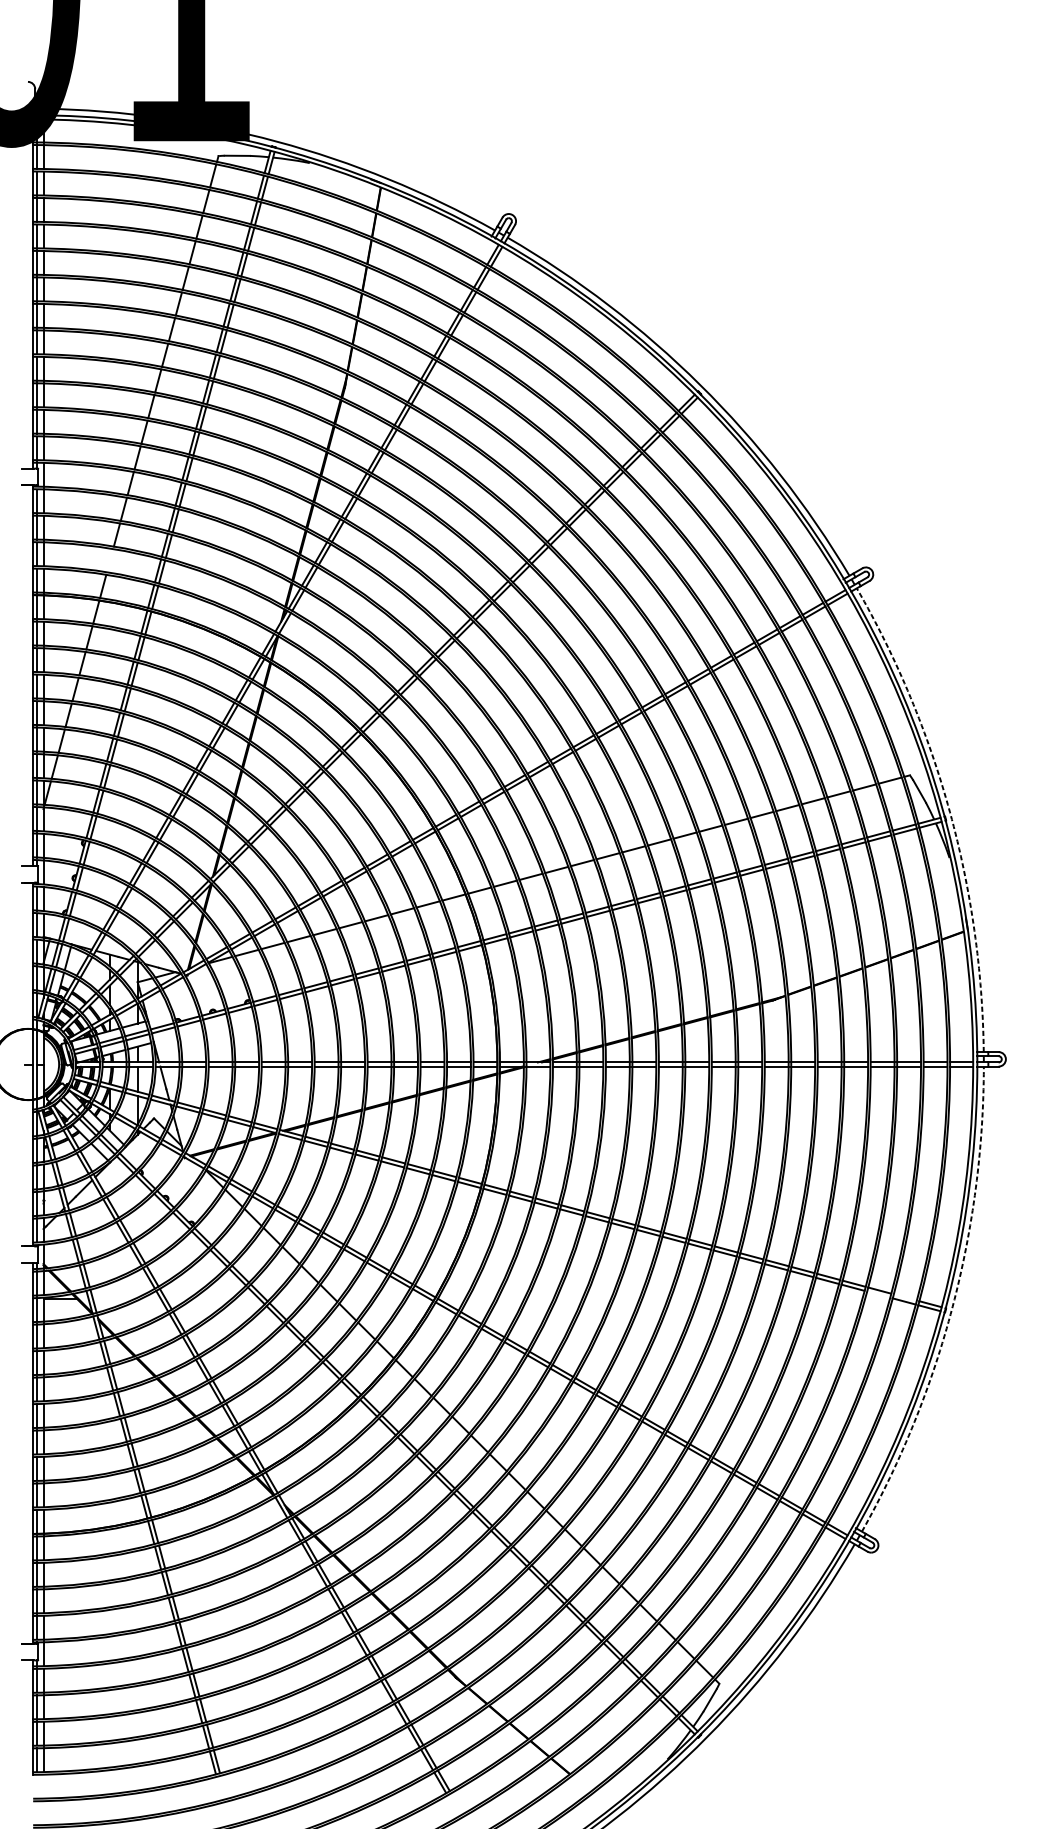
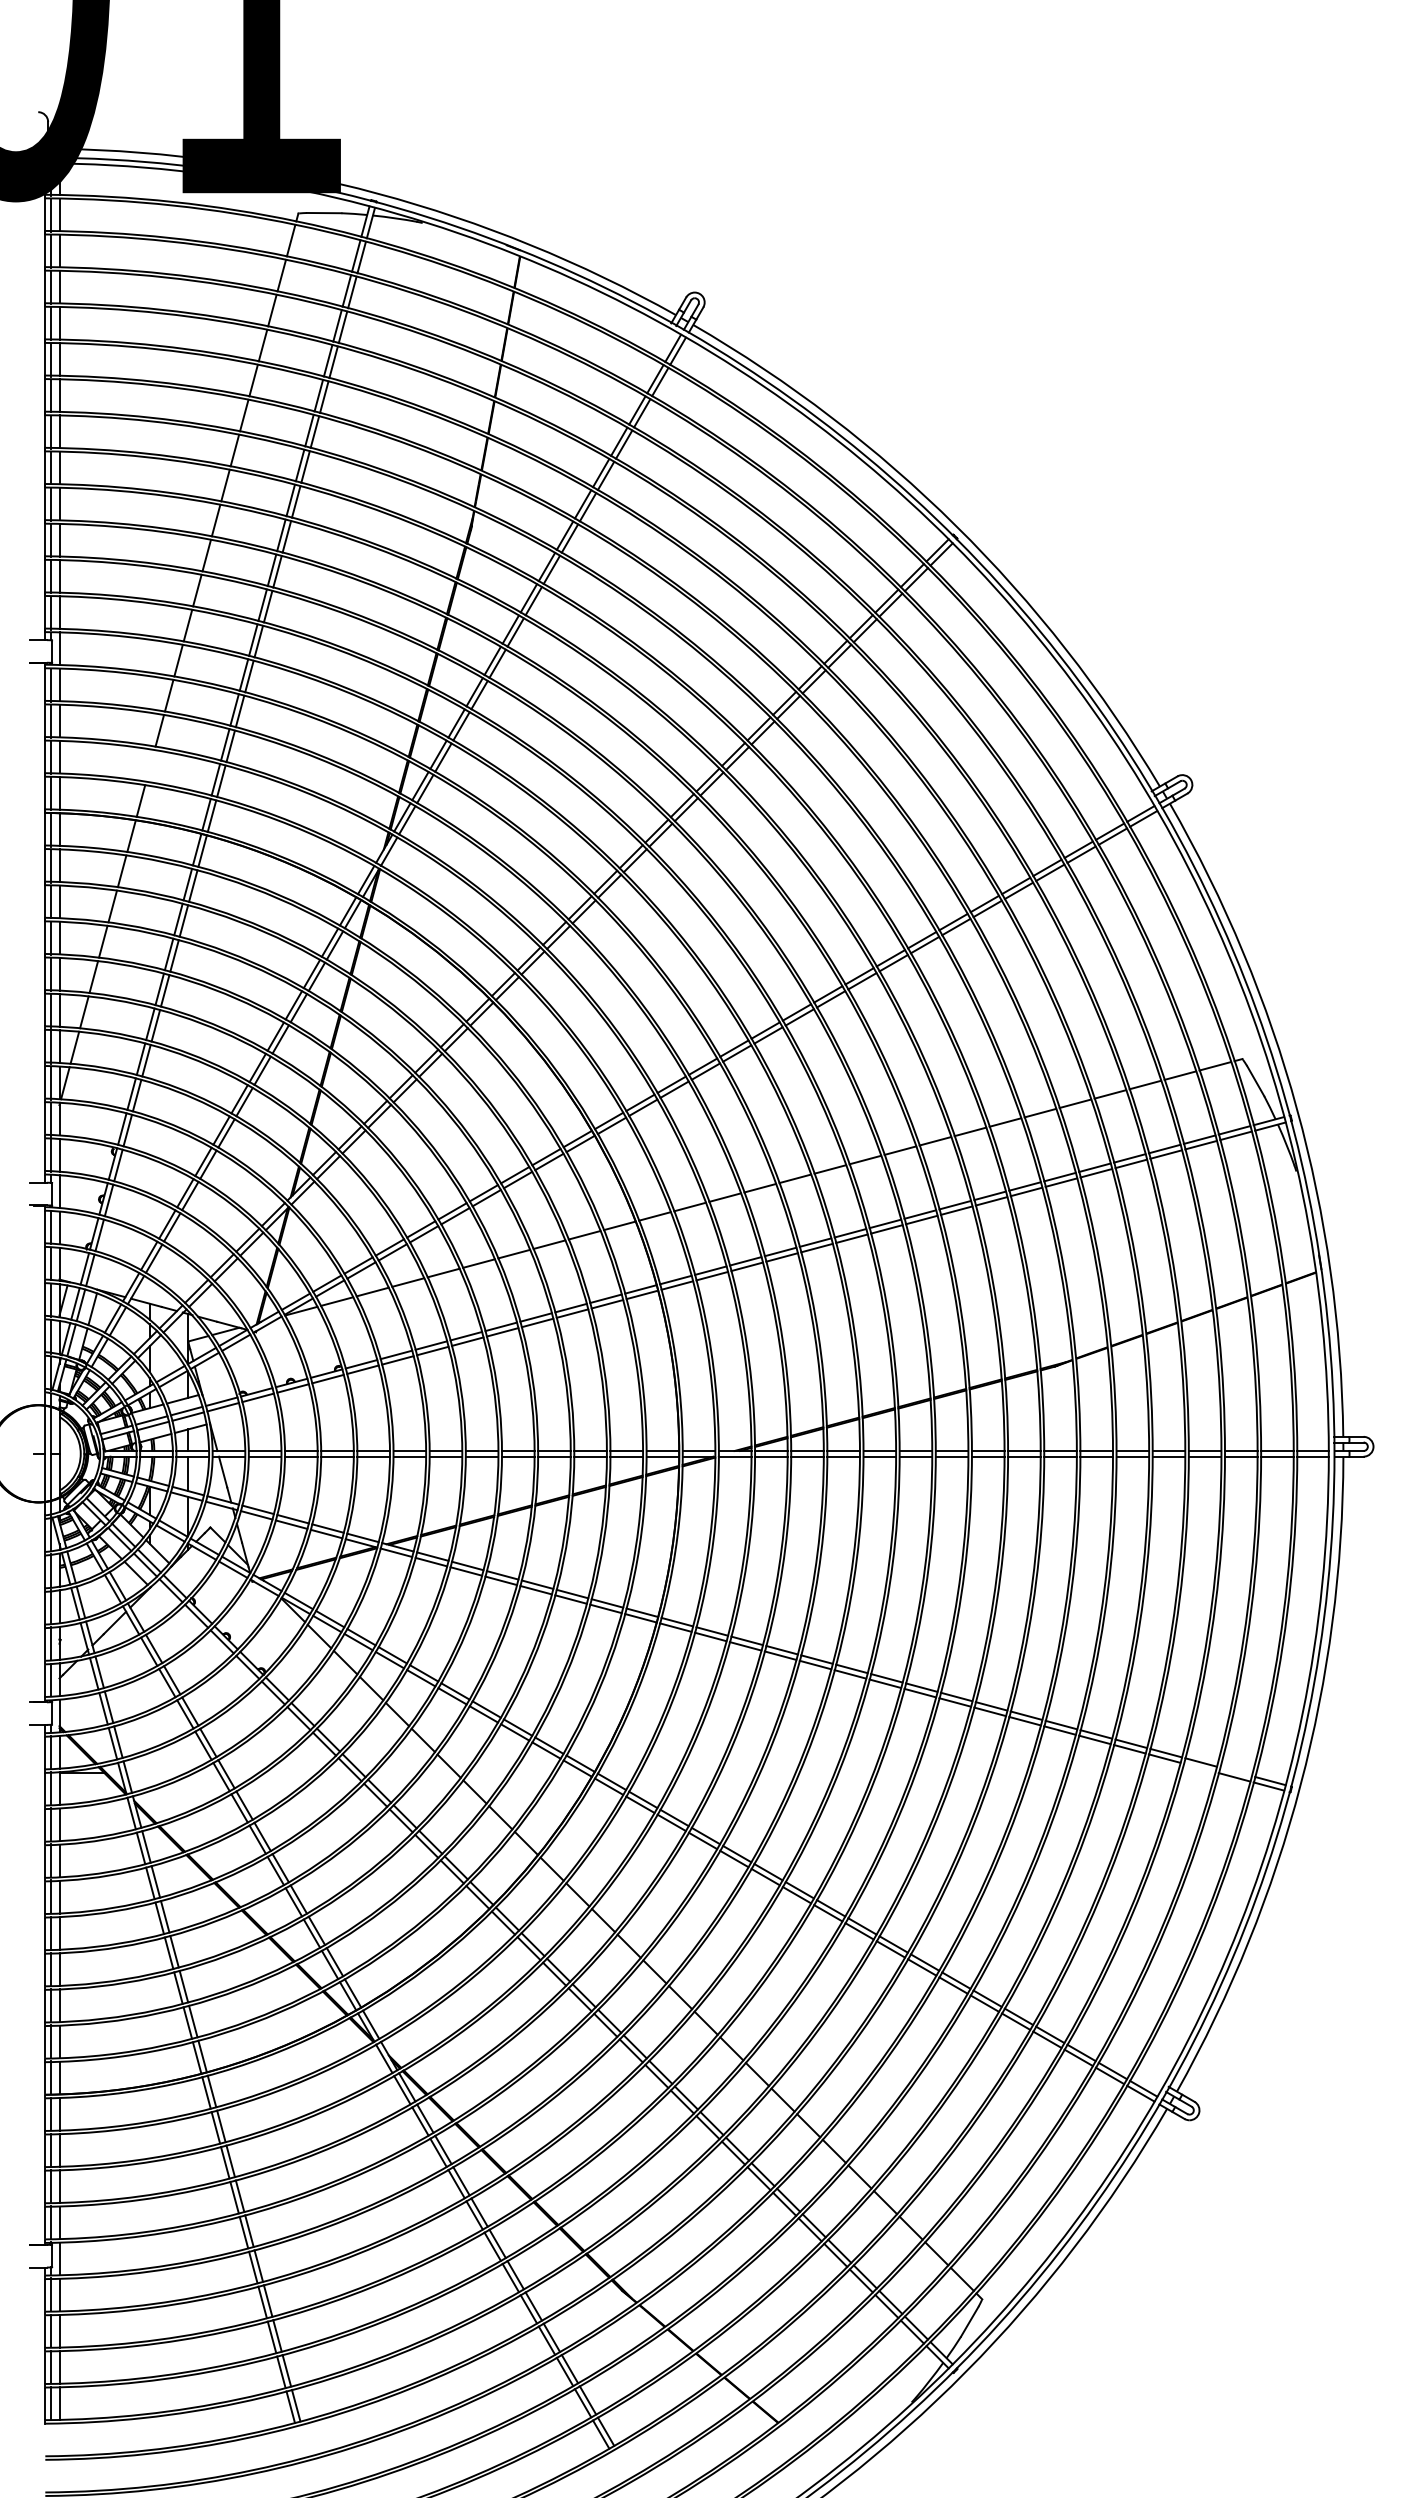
arc: (950, 812) -> (1297, 1109), dashed -> solid
arc: (952, 1306) -> (1300, 1784), dashed -> solid

